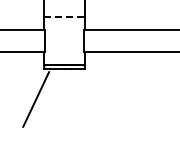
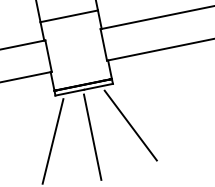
line: (65, 16) -> (70, 16), dashed -> solid
line: (91, 99) -> (131, 125), added
line: (63, 101) -> (92, 136), added

